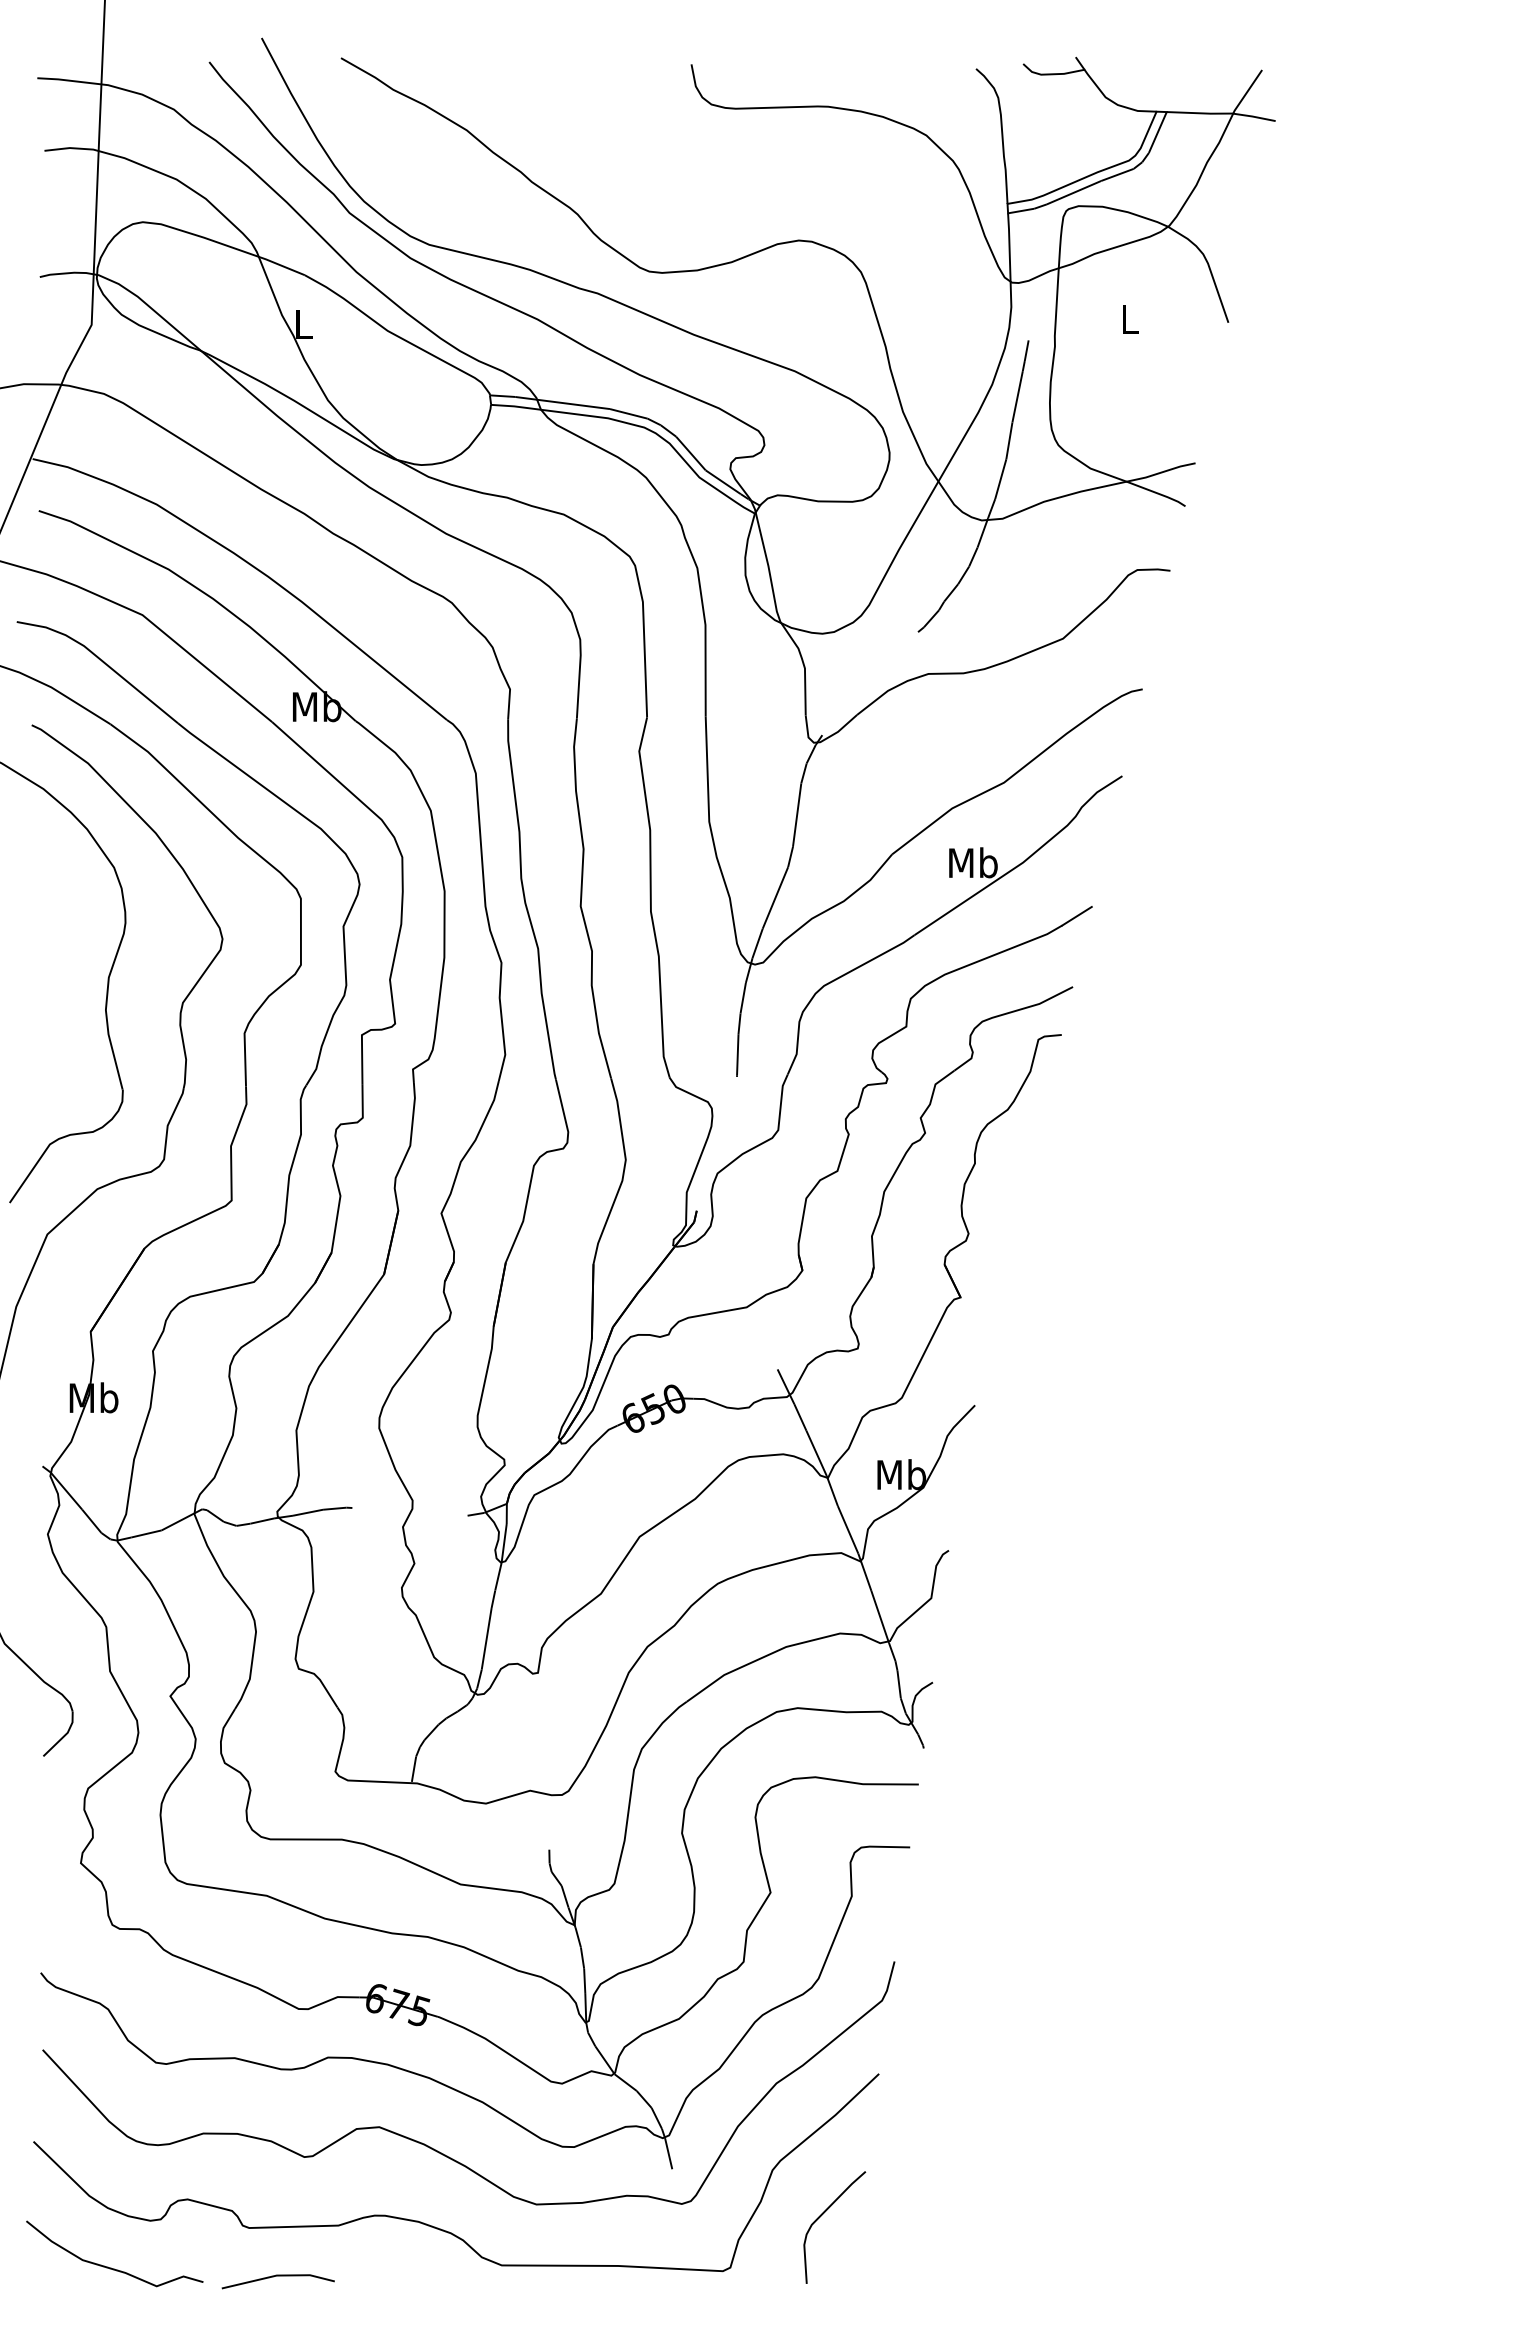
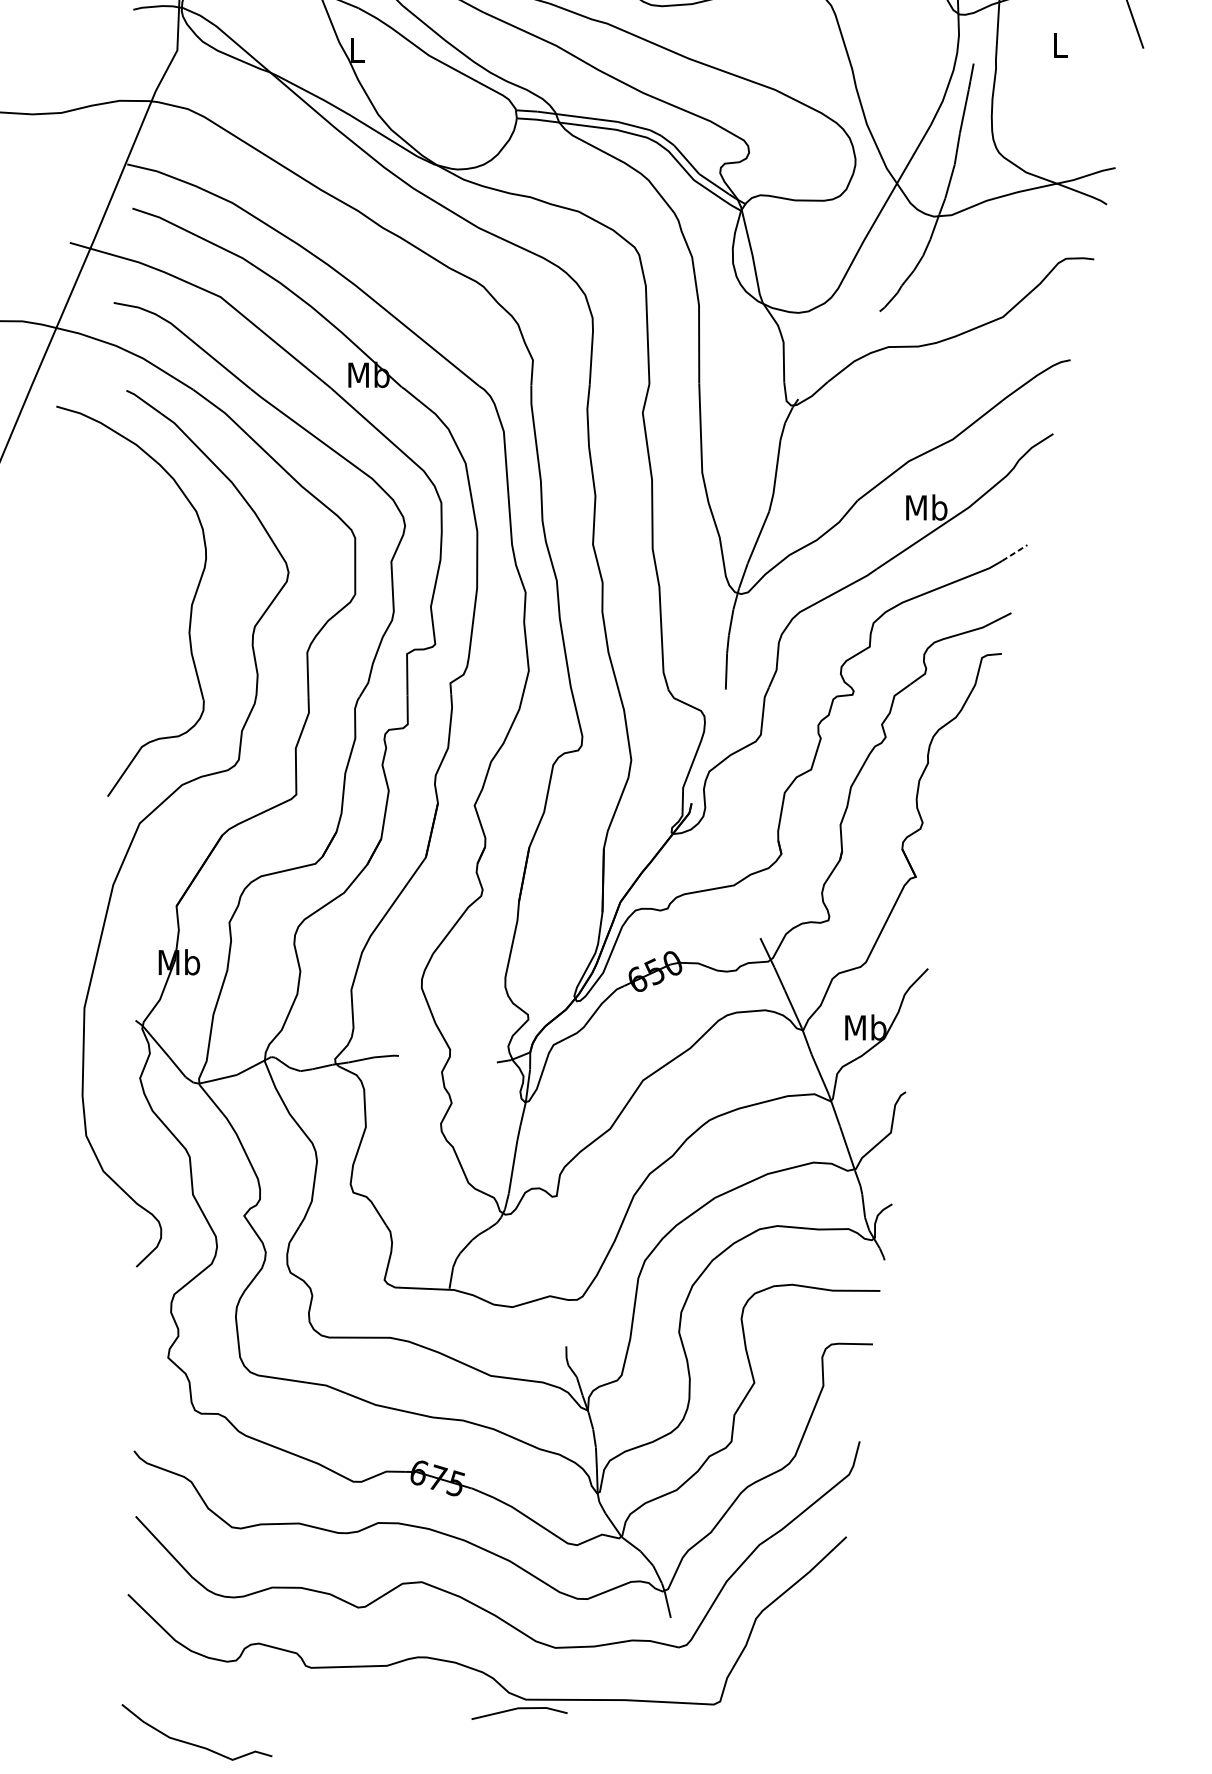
line: (1077, 916) -> (1015, 553), solid -> dashed
curve: (822, 2215) -> (798, 1657), removed
curve: (108, 2266) -> (191, 1743), moved
line: (277, 2276) -> (518, 1709), moved

